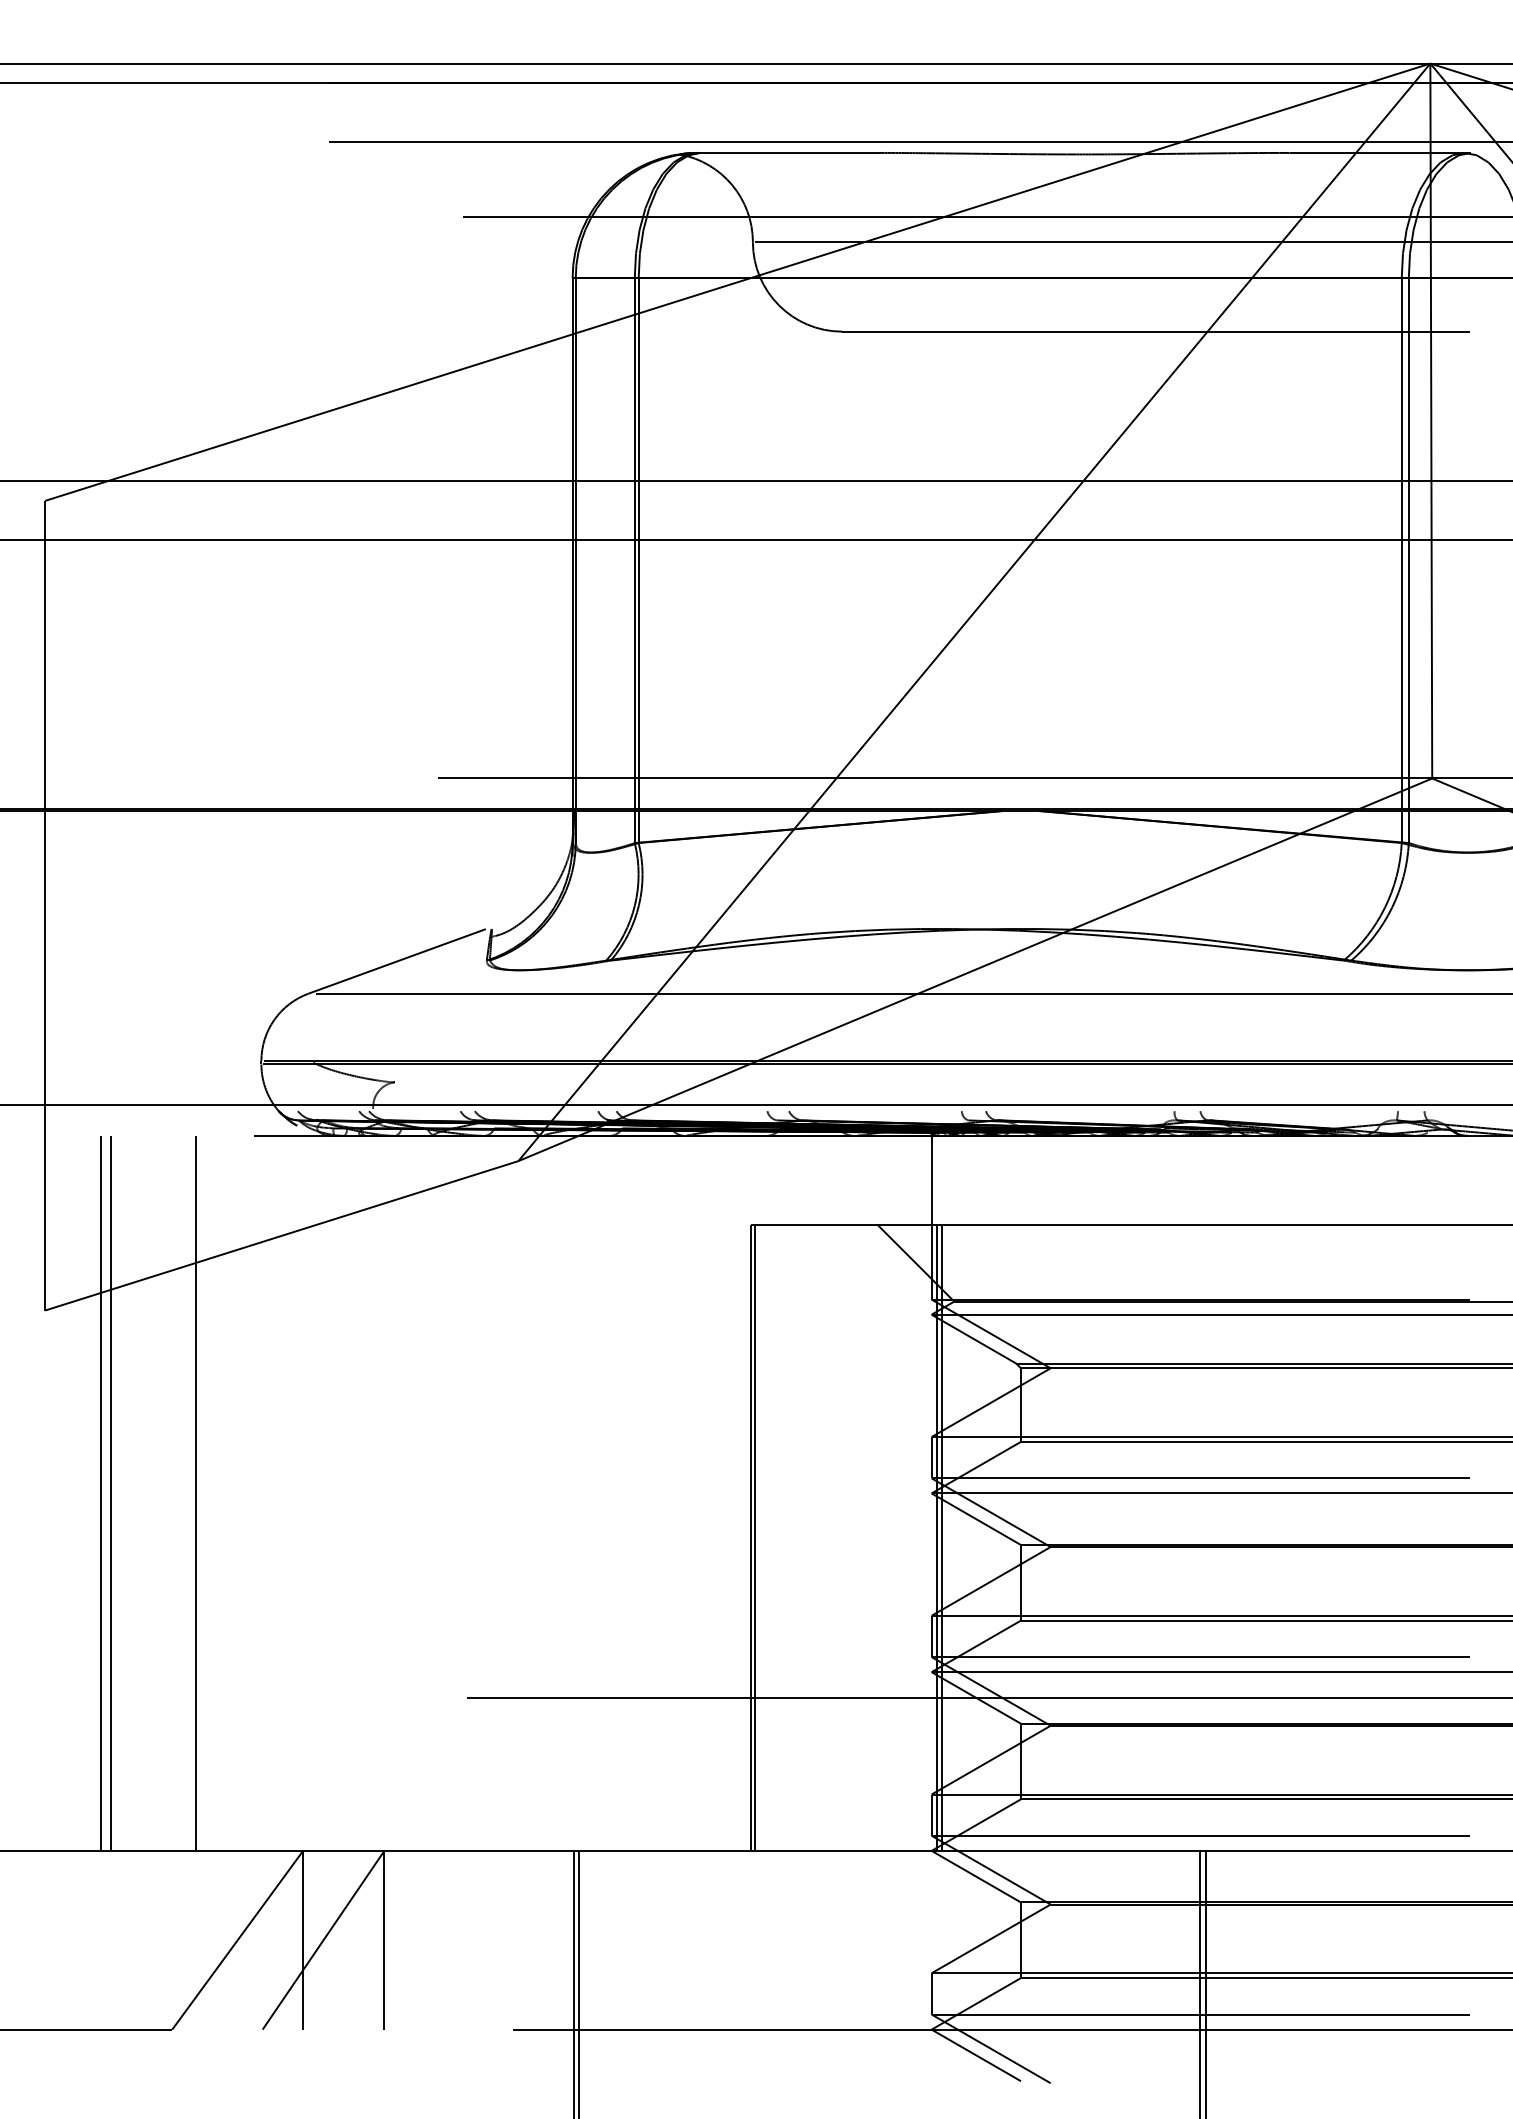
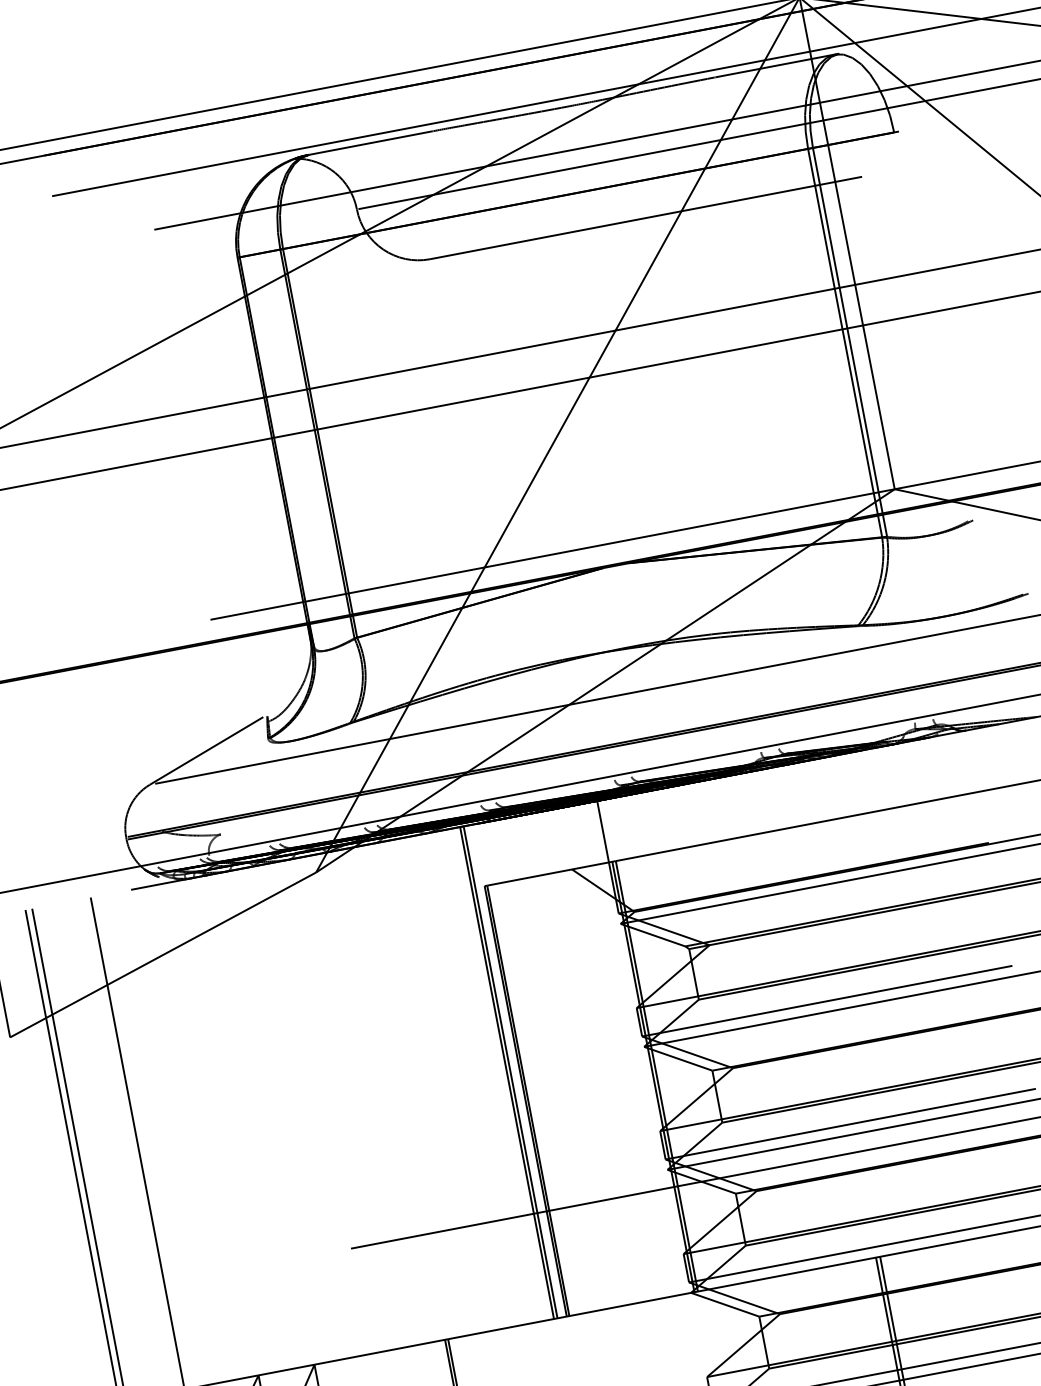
line: (732, 1492) -> (506, 1072), added
line: (737, 1492) -> (510, 1071), added

